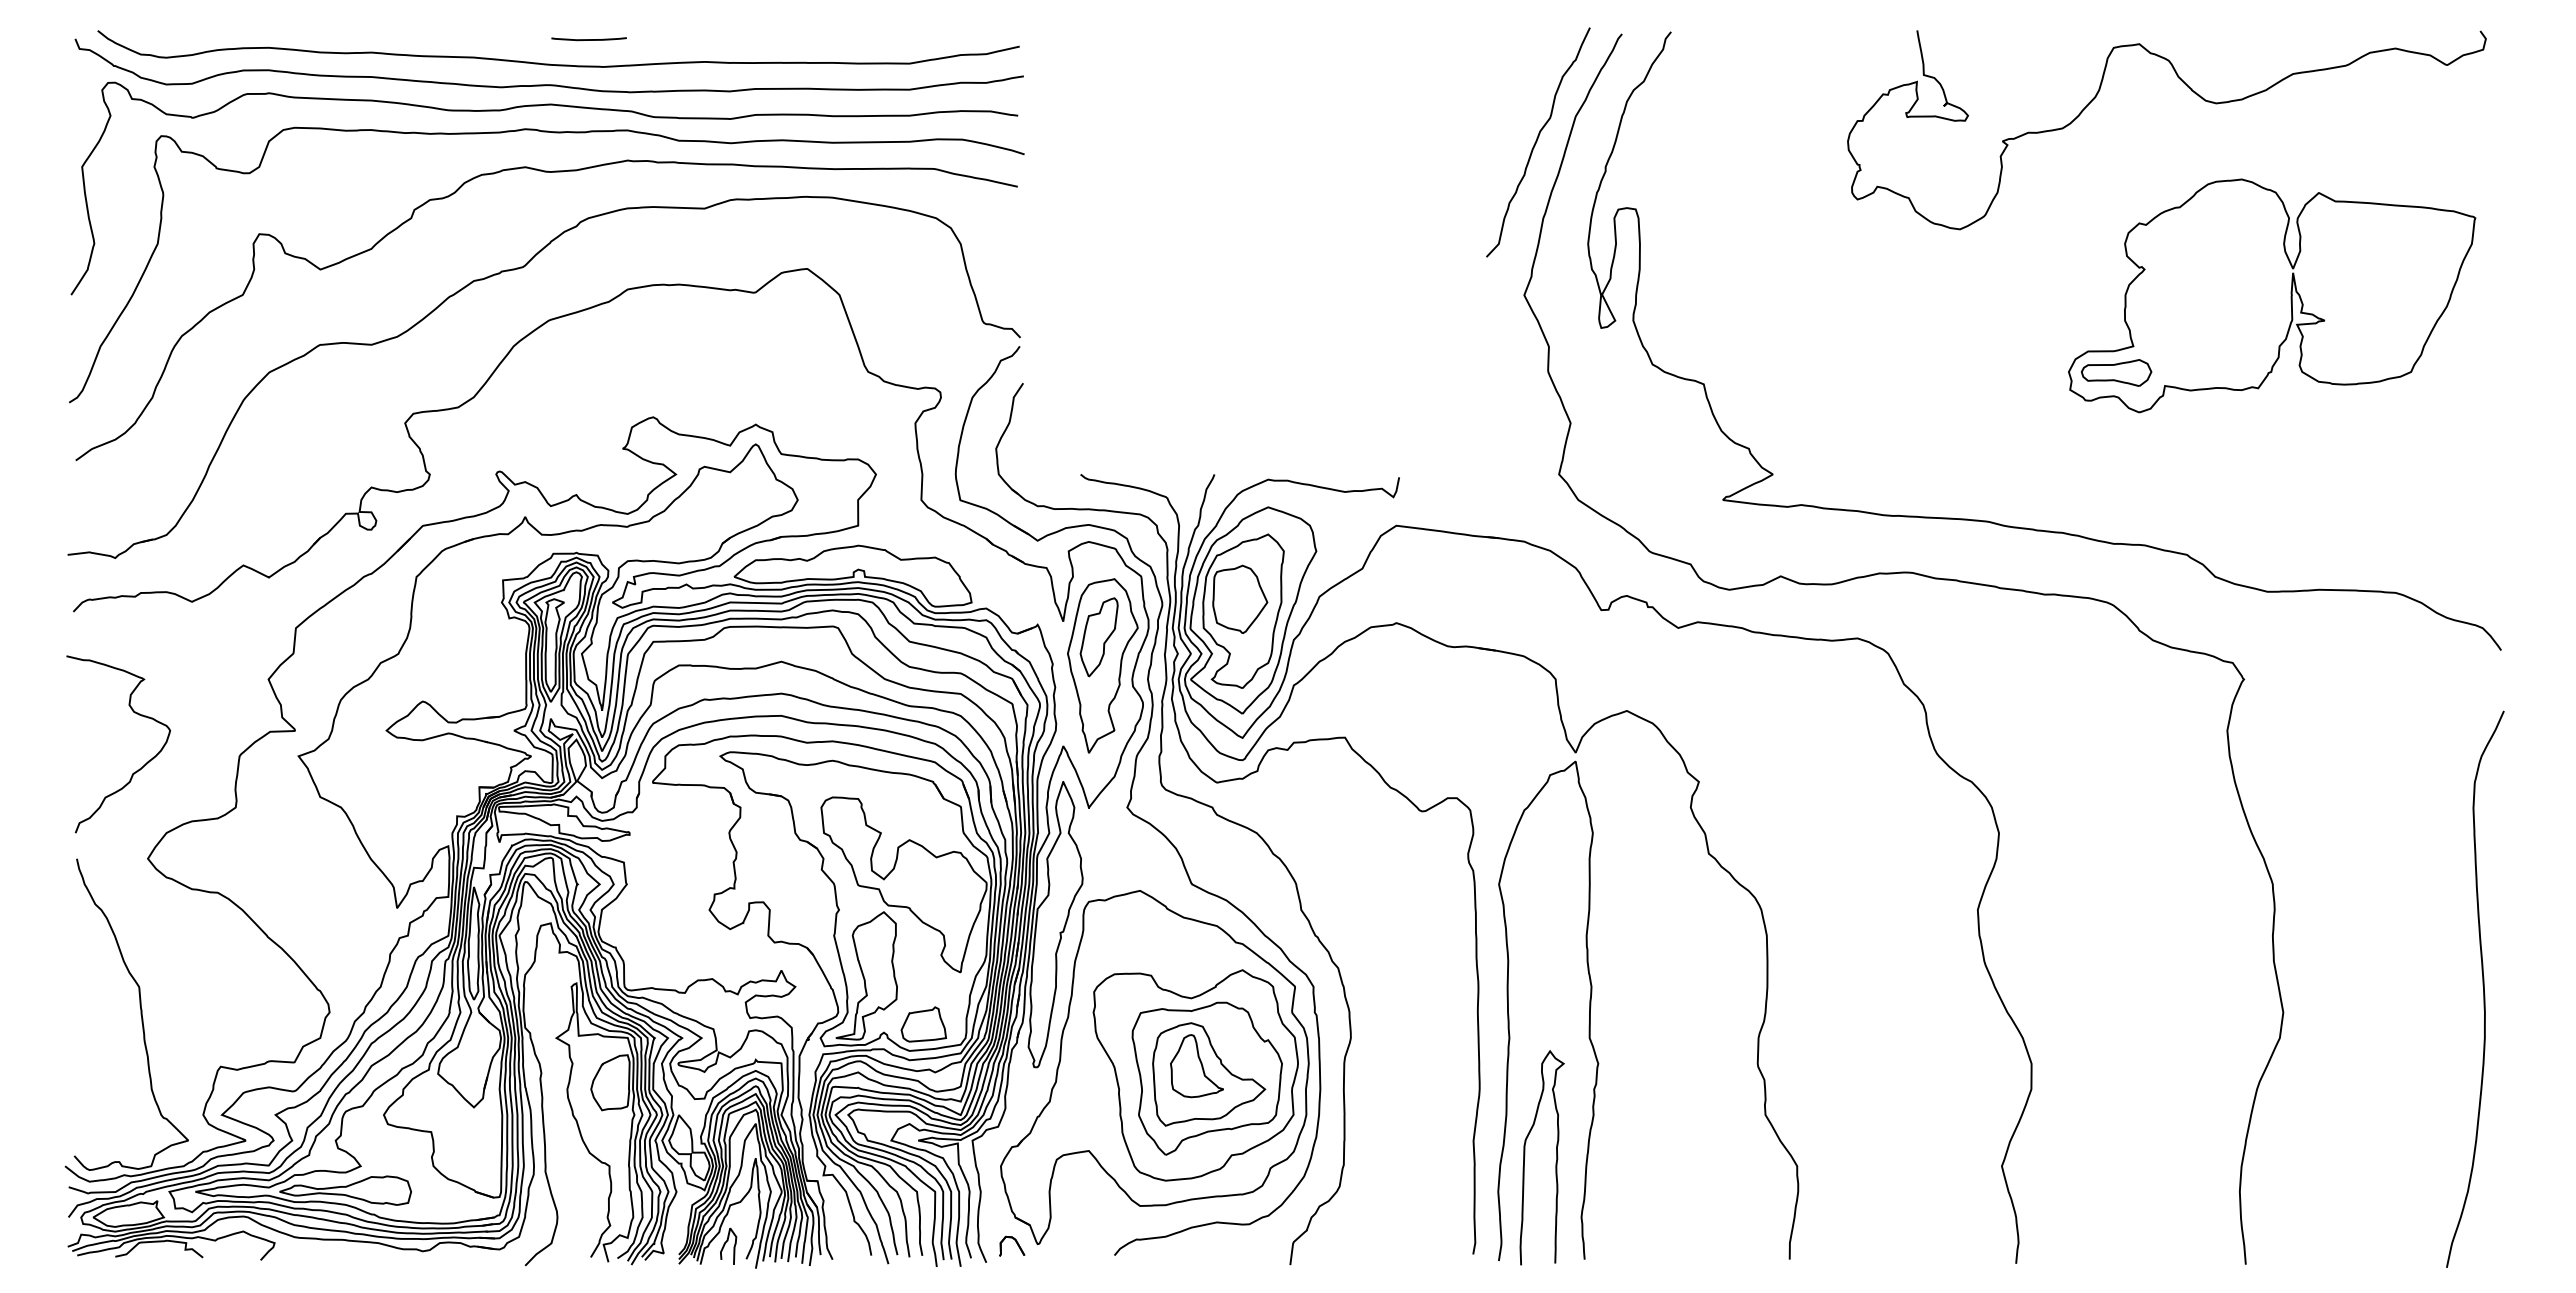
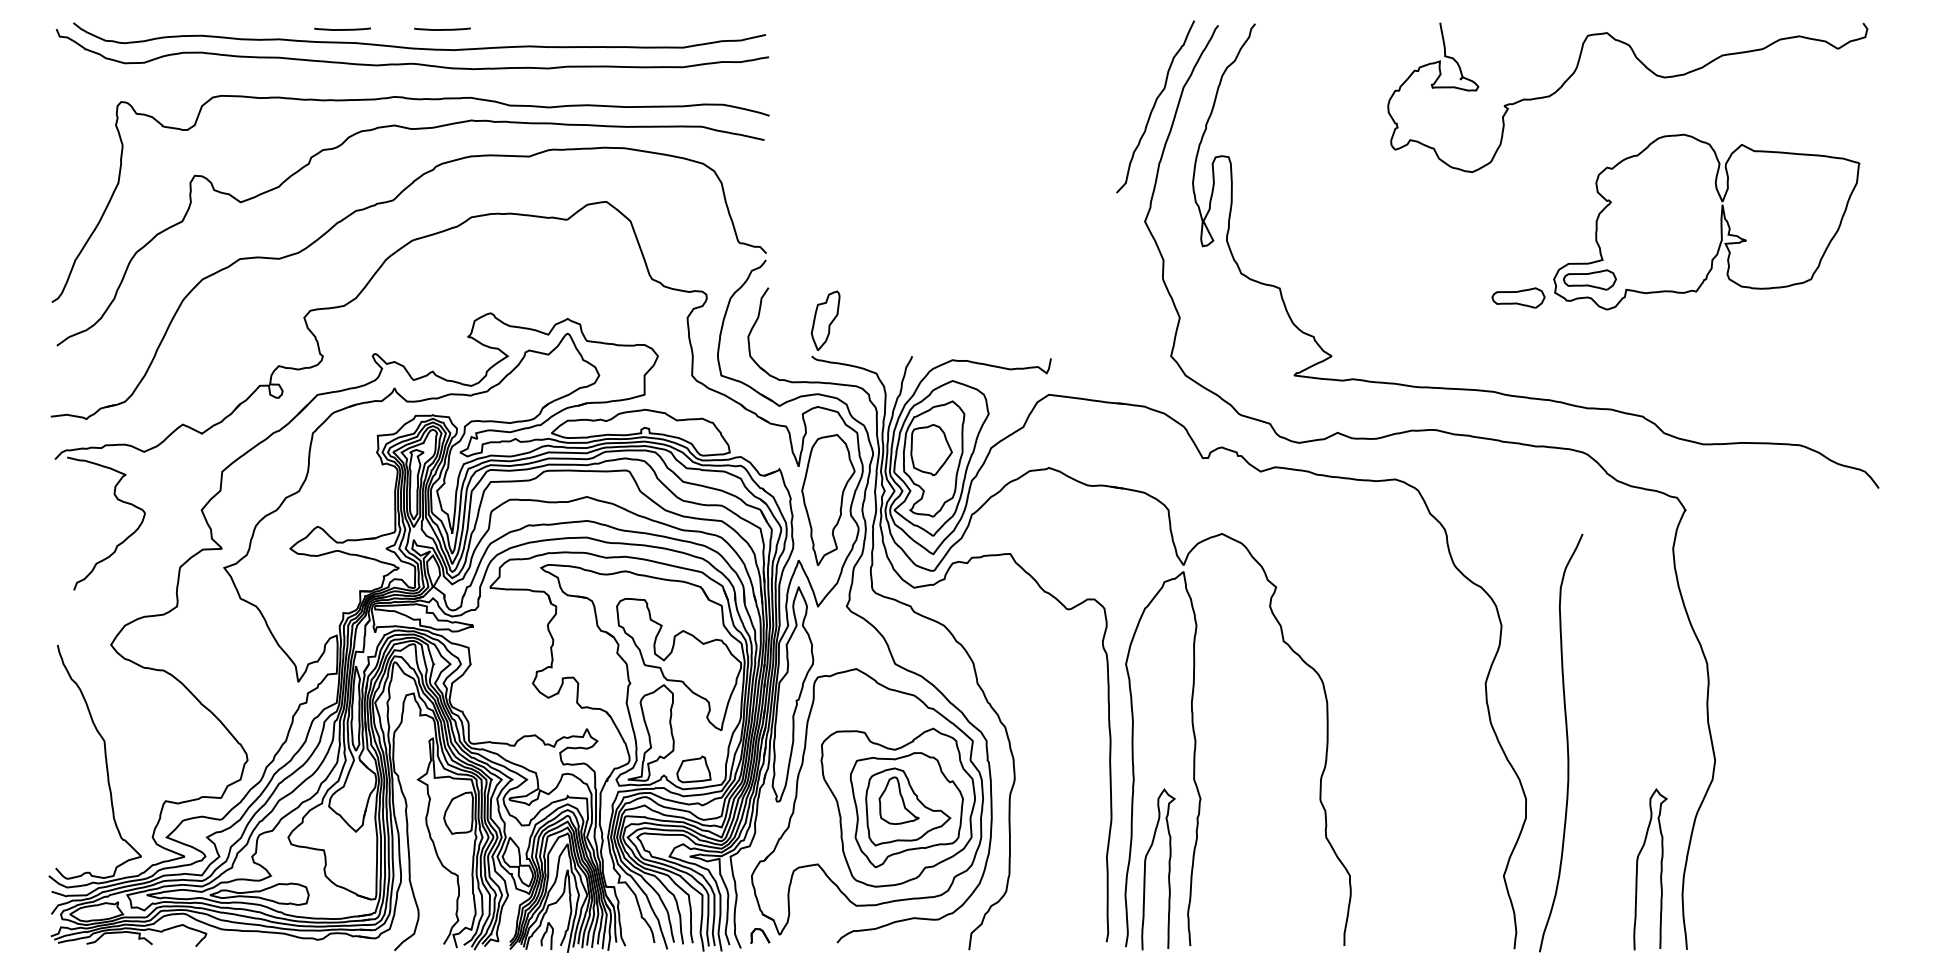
curve: (455, 39) -> (342, 29), added
curve: (539, 106) -> (405, 79), removed
part: (2021, 396) -> (1518, 297), added
part: (1098, 637) -> (825, 320), moved
curve: (136, 770) -> (119, 543), moved
curve: (2482, 985) -> (1566, 740), moved
curve: (2210, 1162) -> (1660, 873), added

